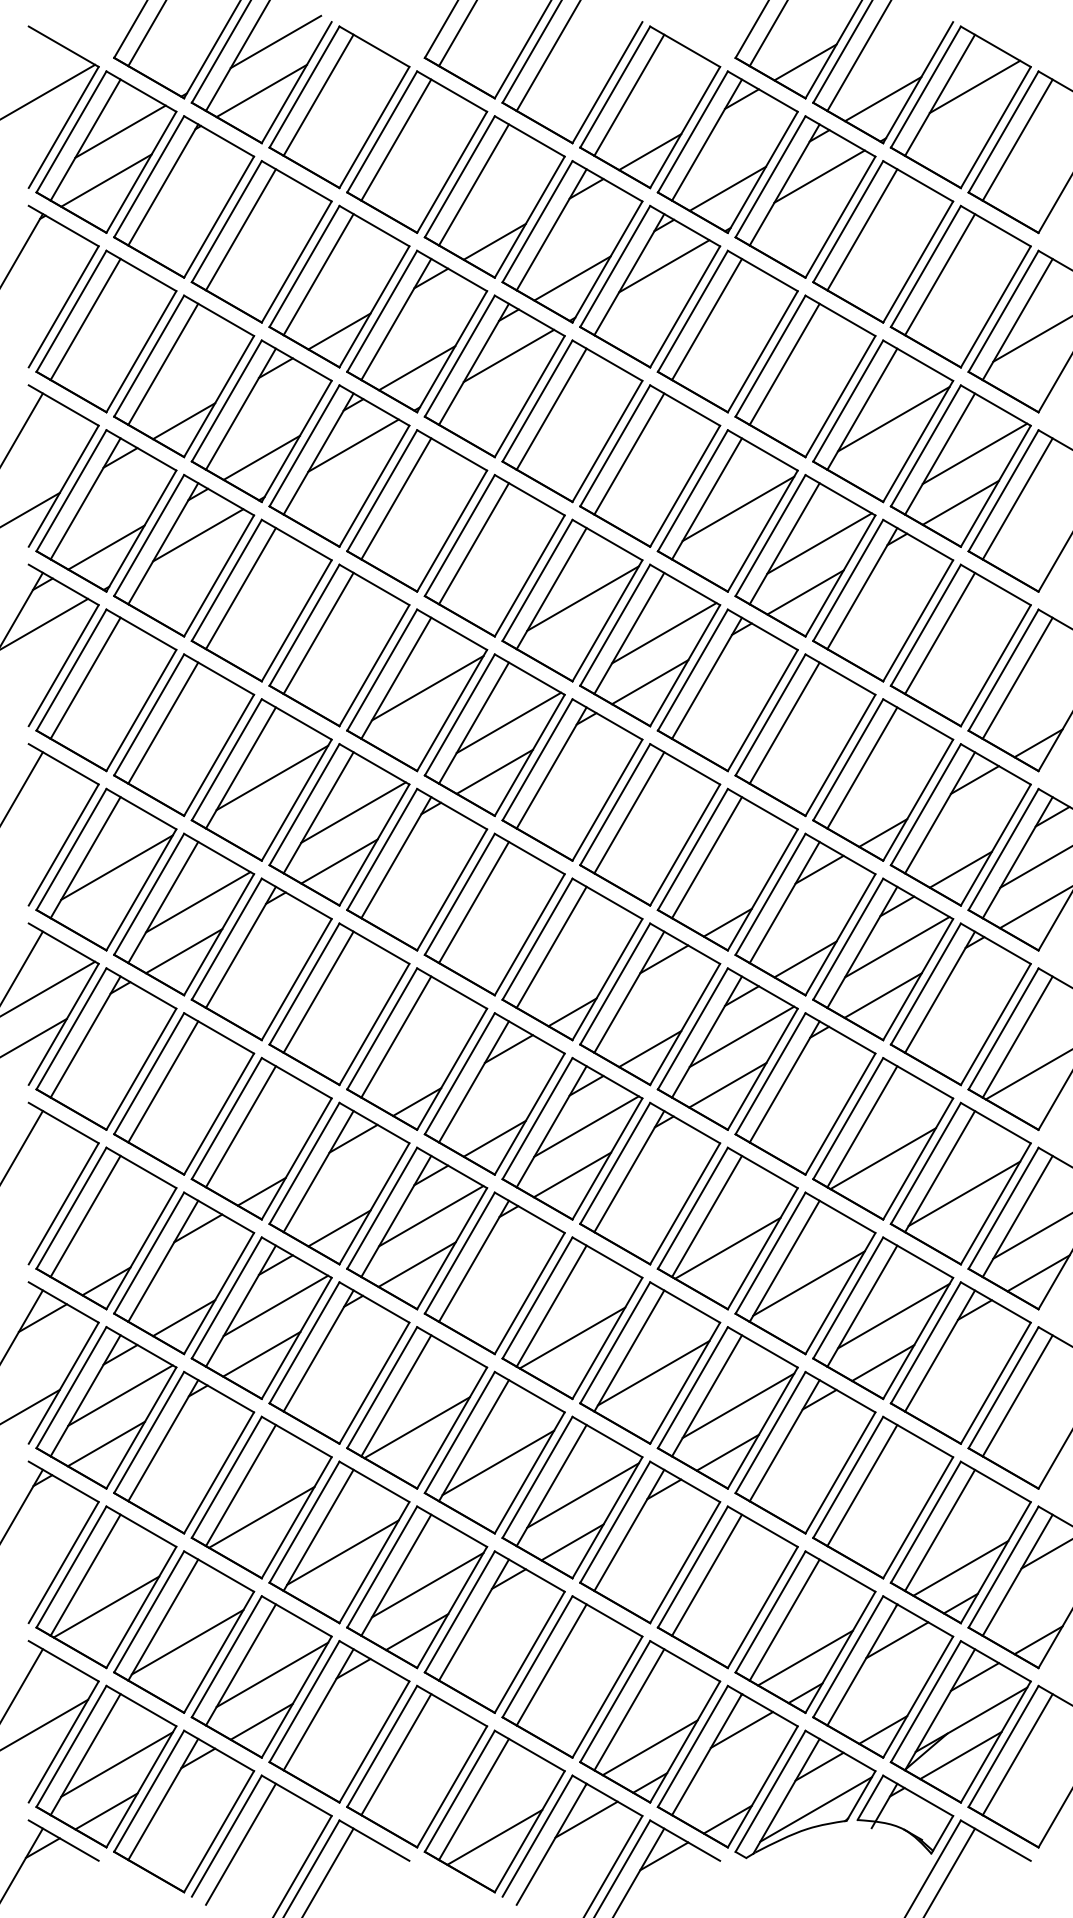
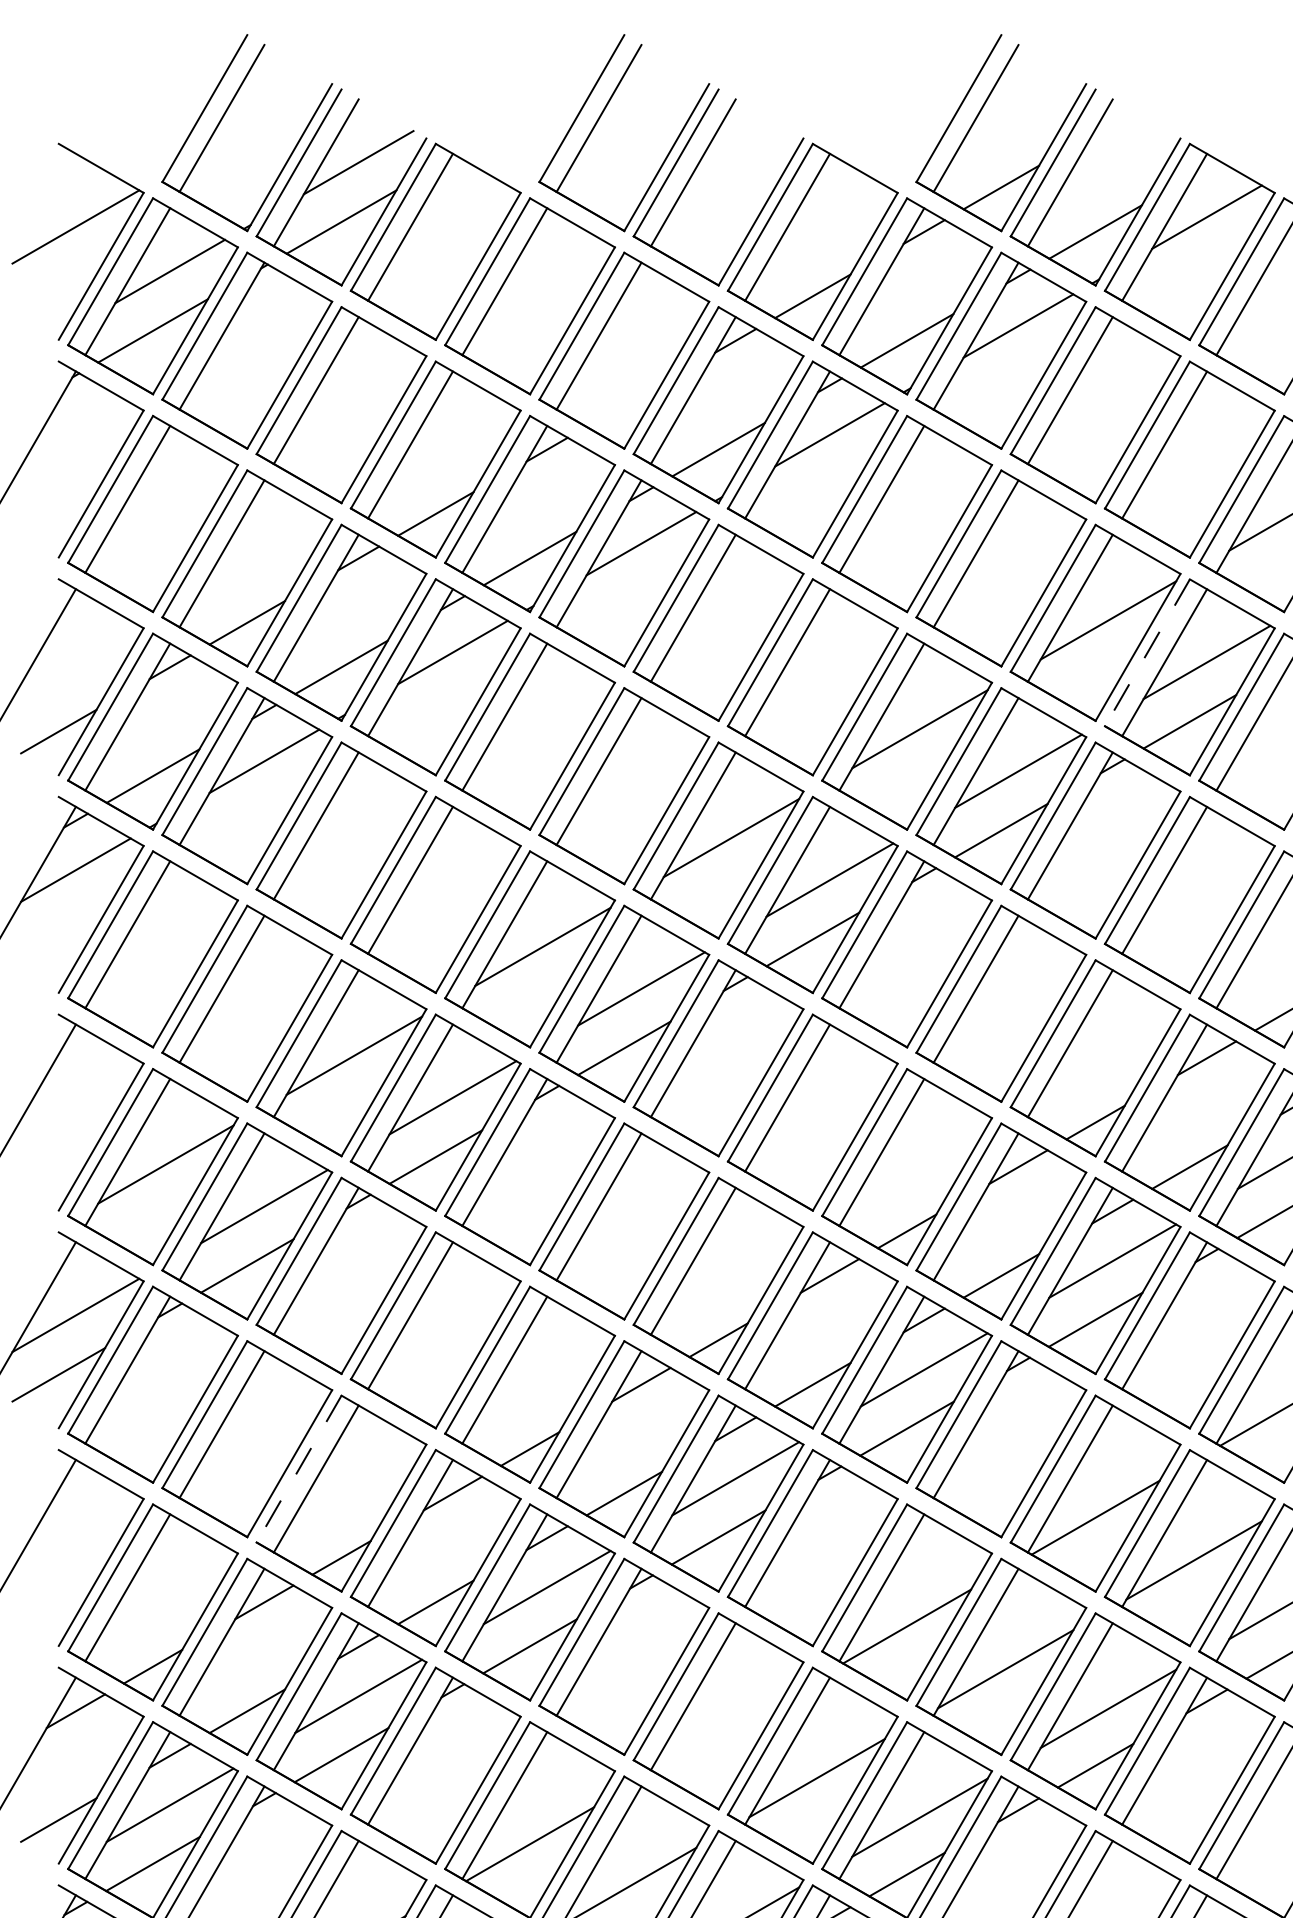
line: (494, 241) -> (623, 404), removed
line: (925, 445) -> (1146, 652), solid -> dashed
line: (226, 1118) -> (298, 1468), solid -> dashed
line: (572, 1337) -> (718, 1734), removed

